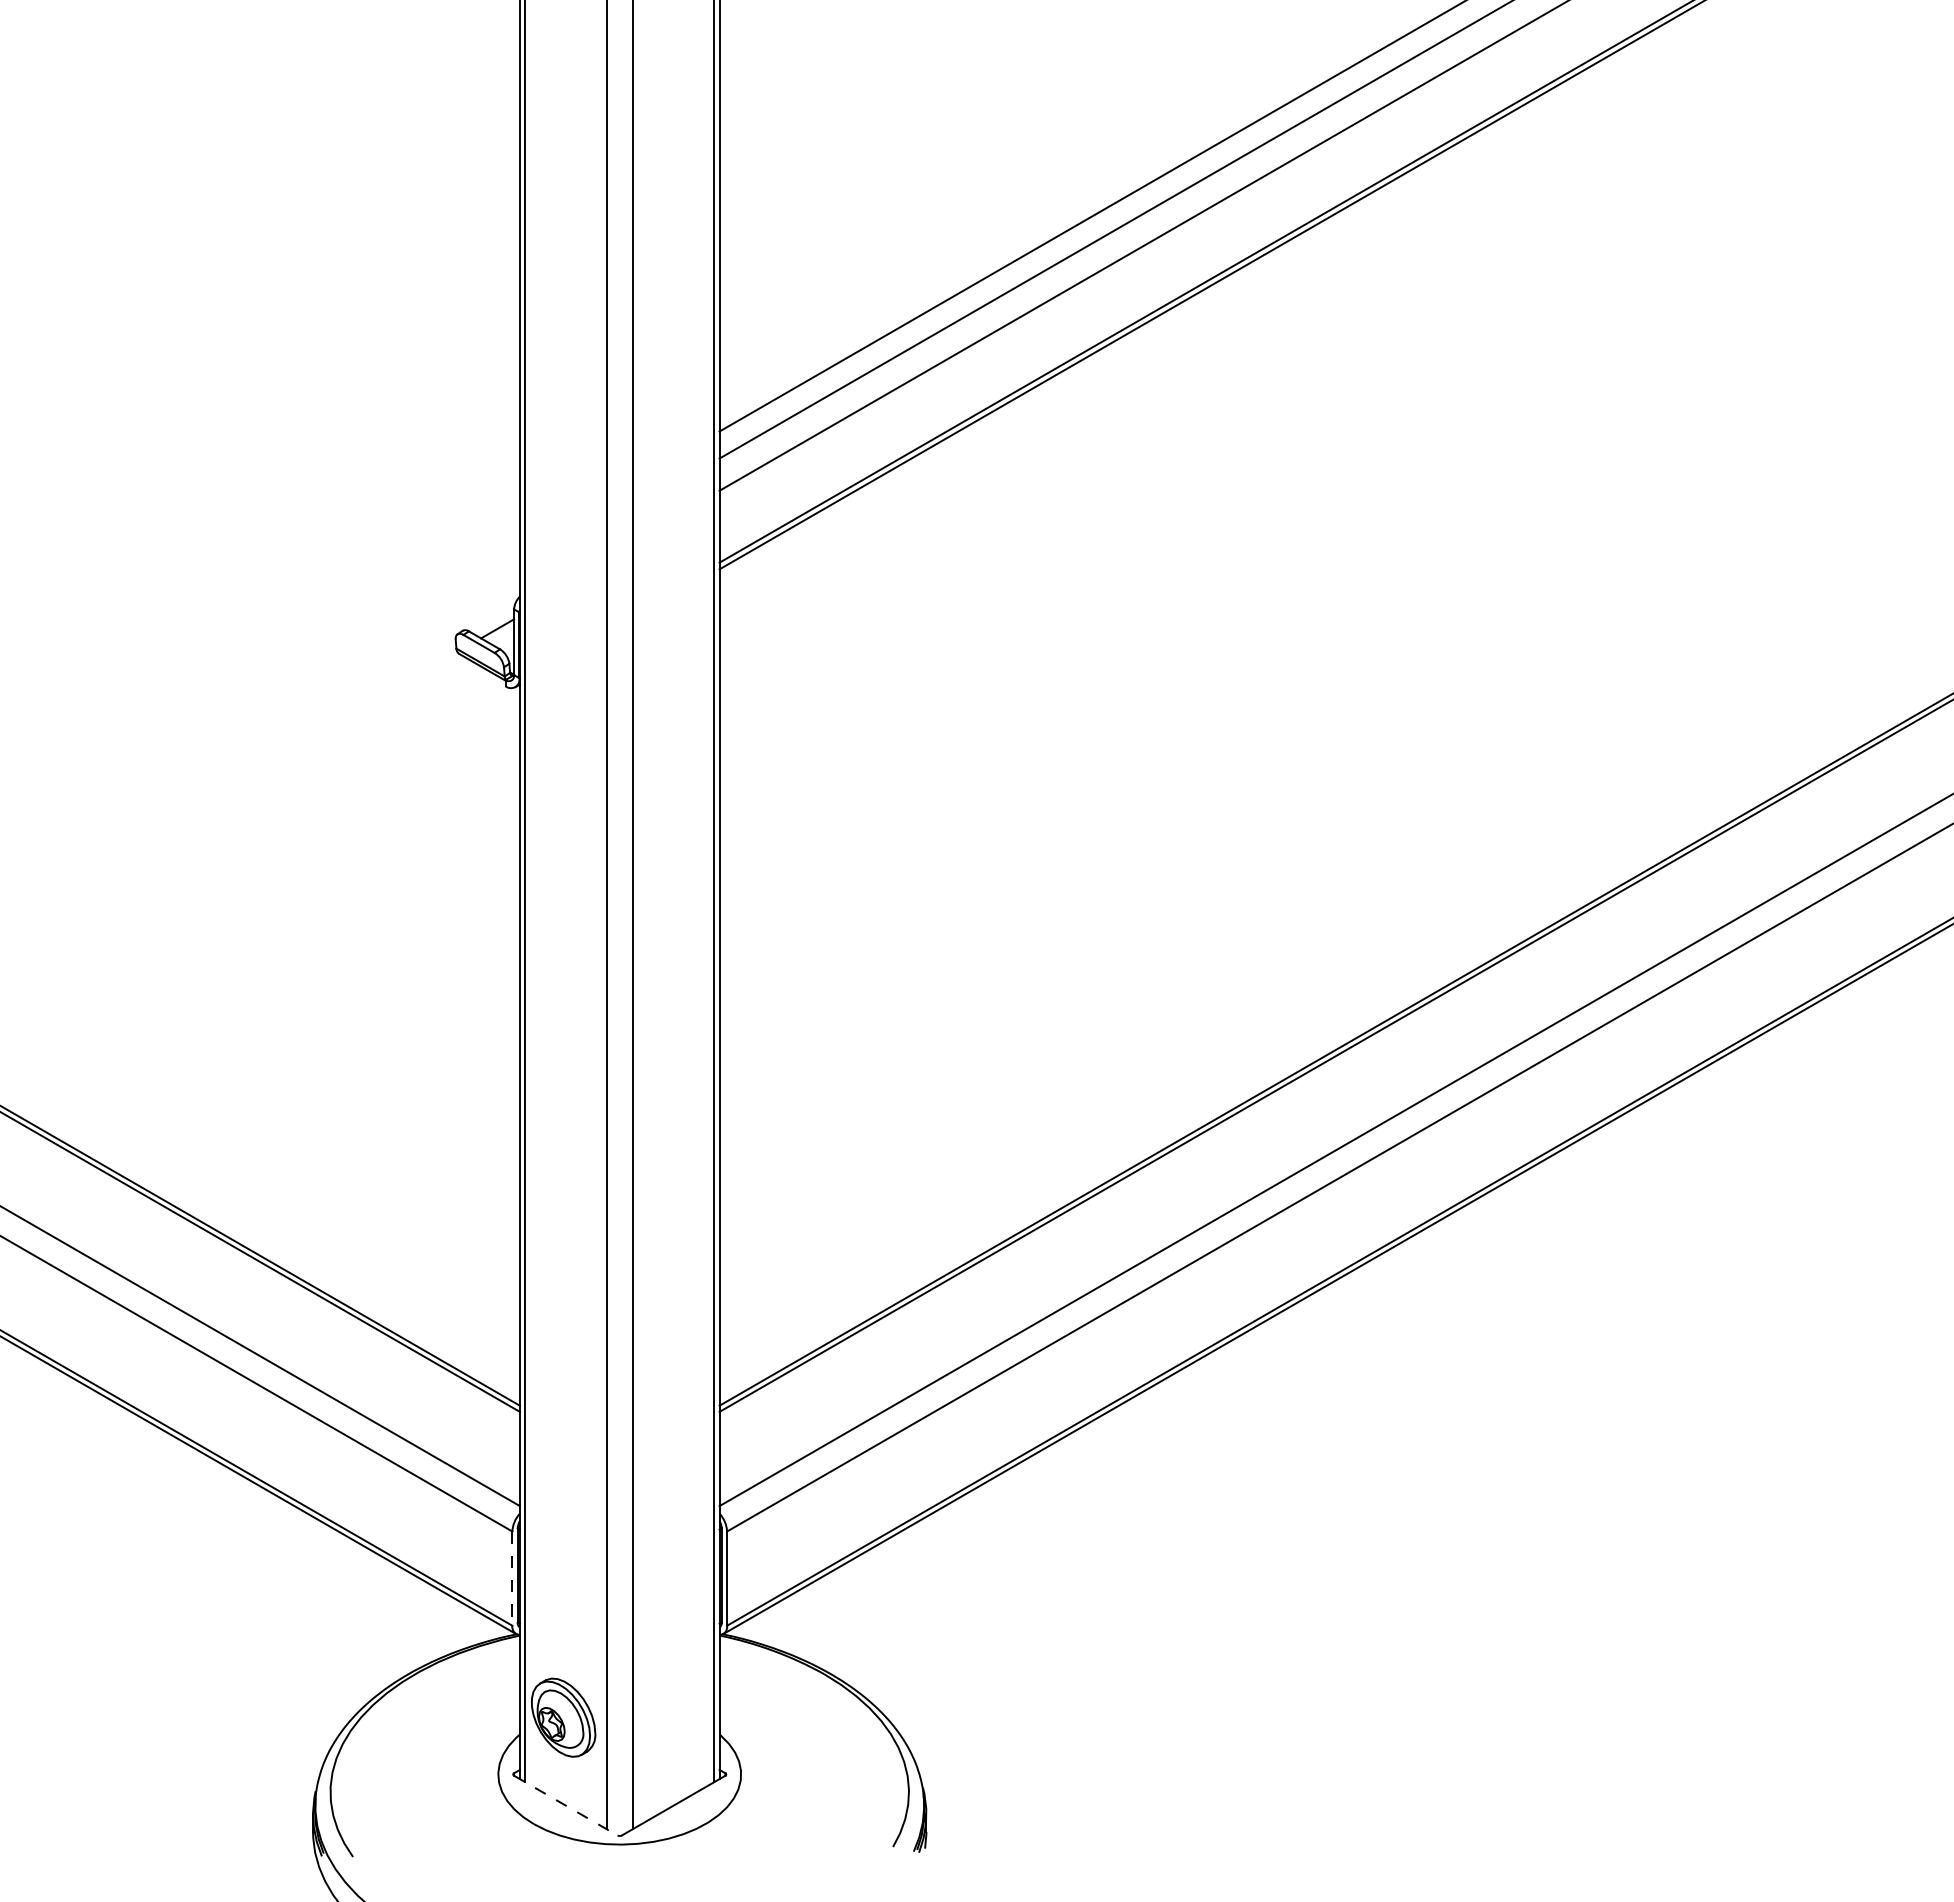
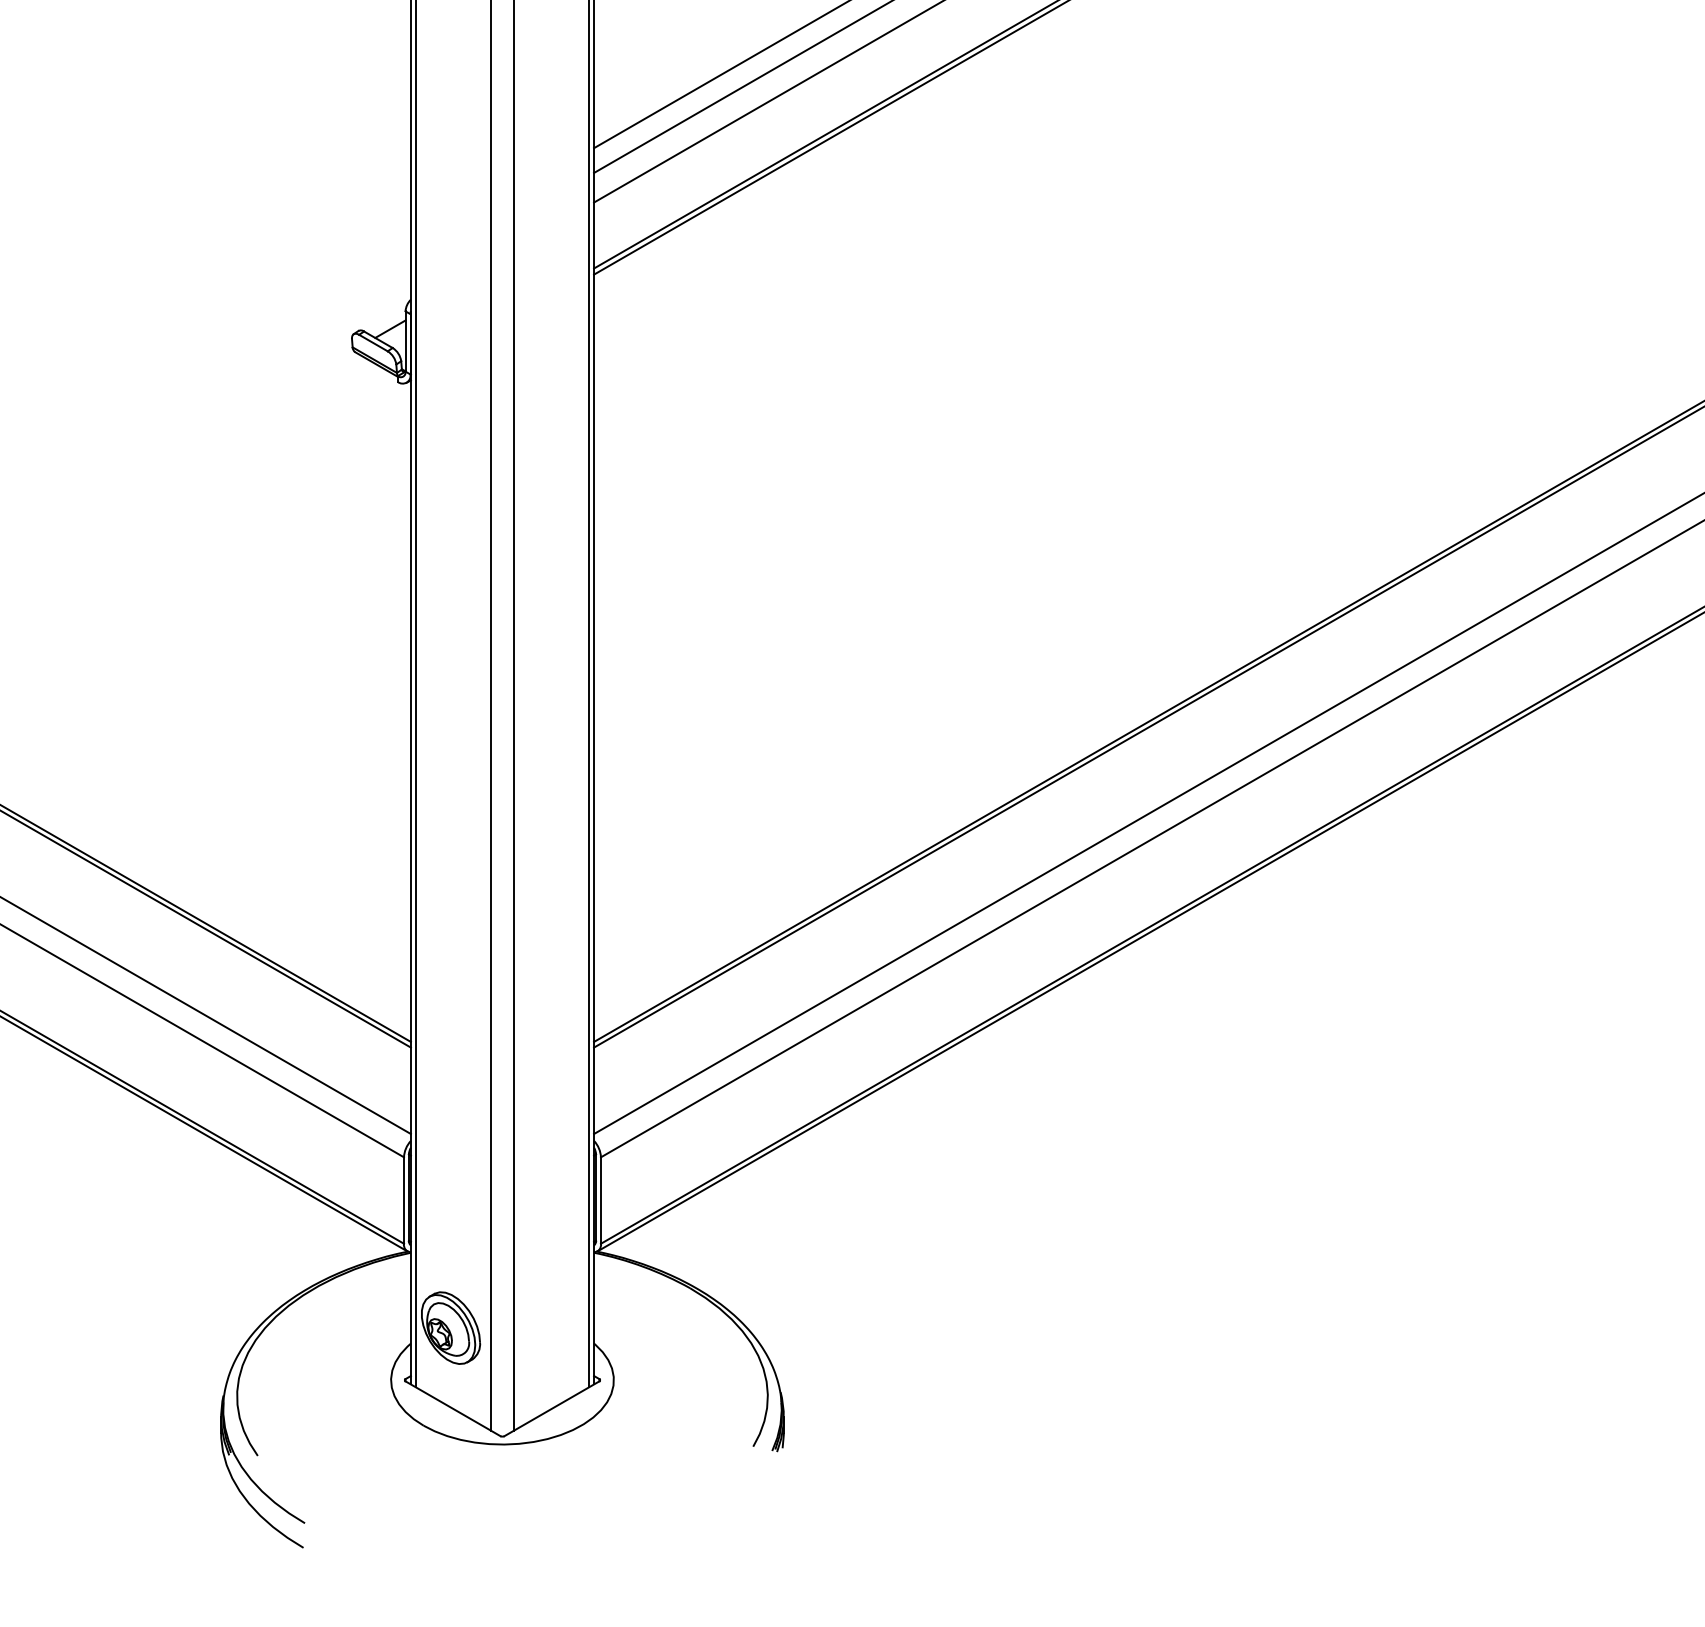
line: (512, 1579) -> (404, 1201), dashed -> solid
line: (565, 1805) -> (452, 1408), dashed -> solid

